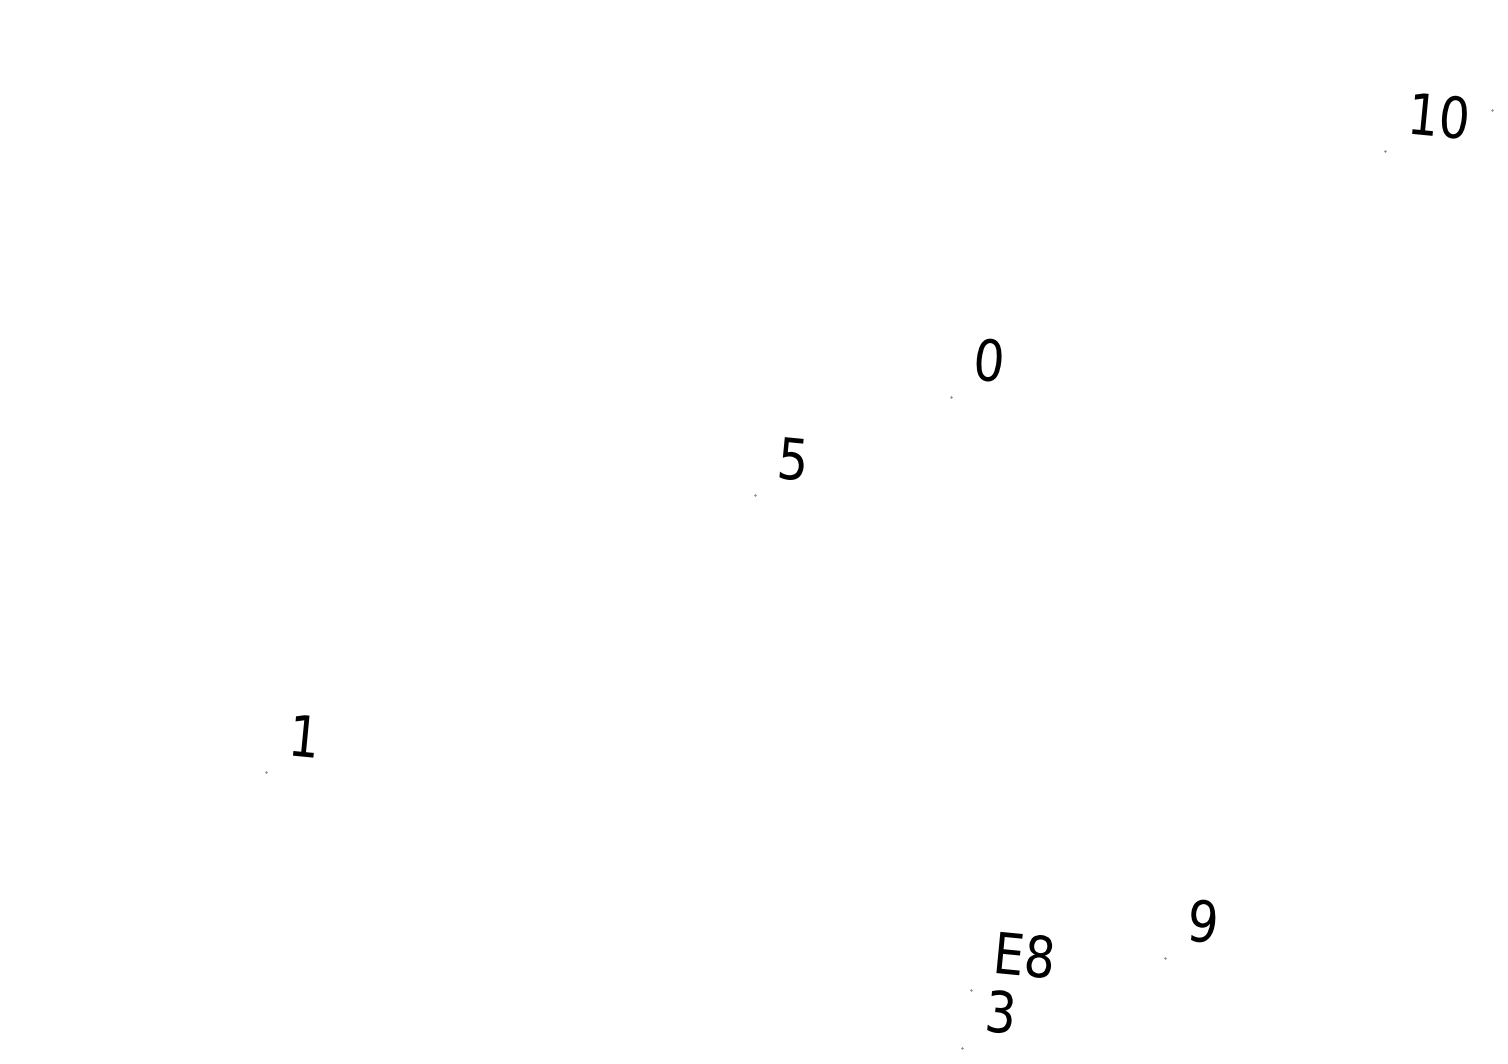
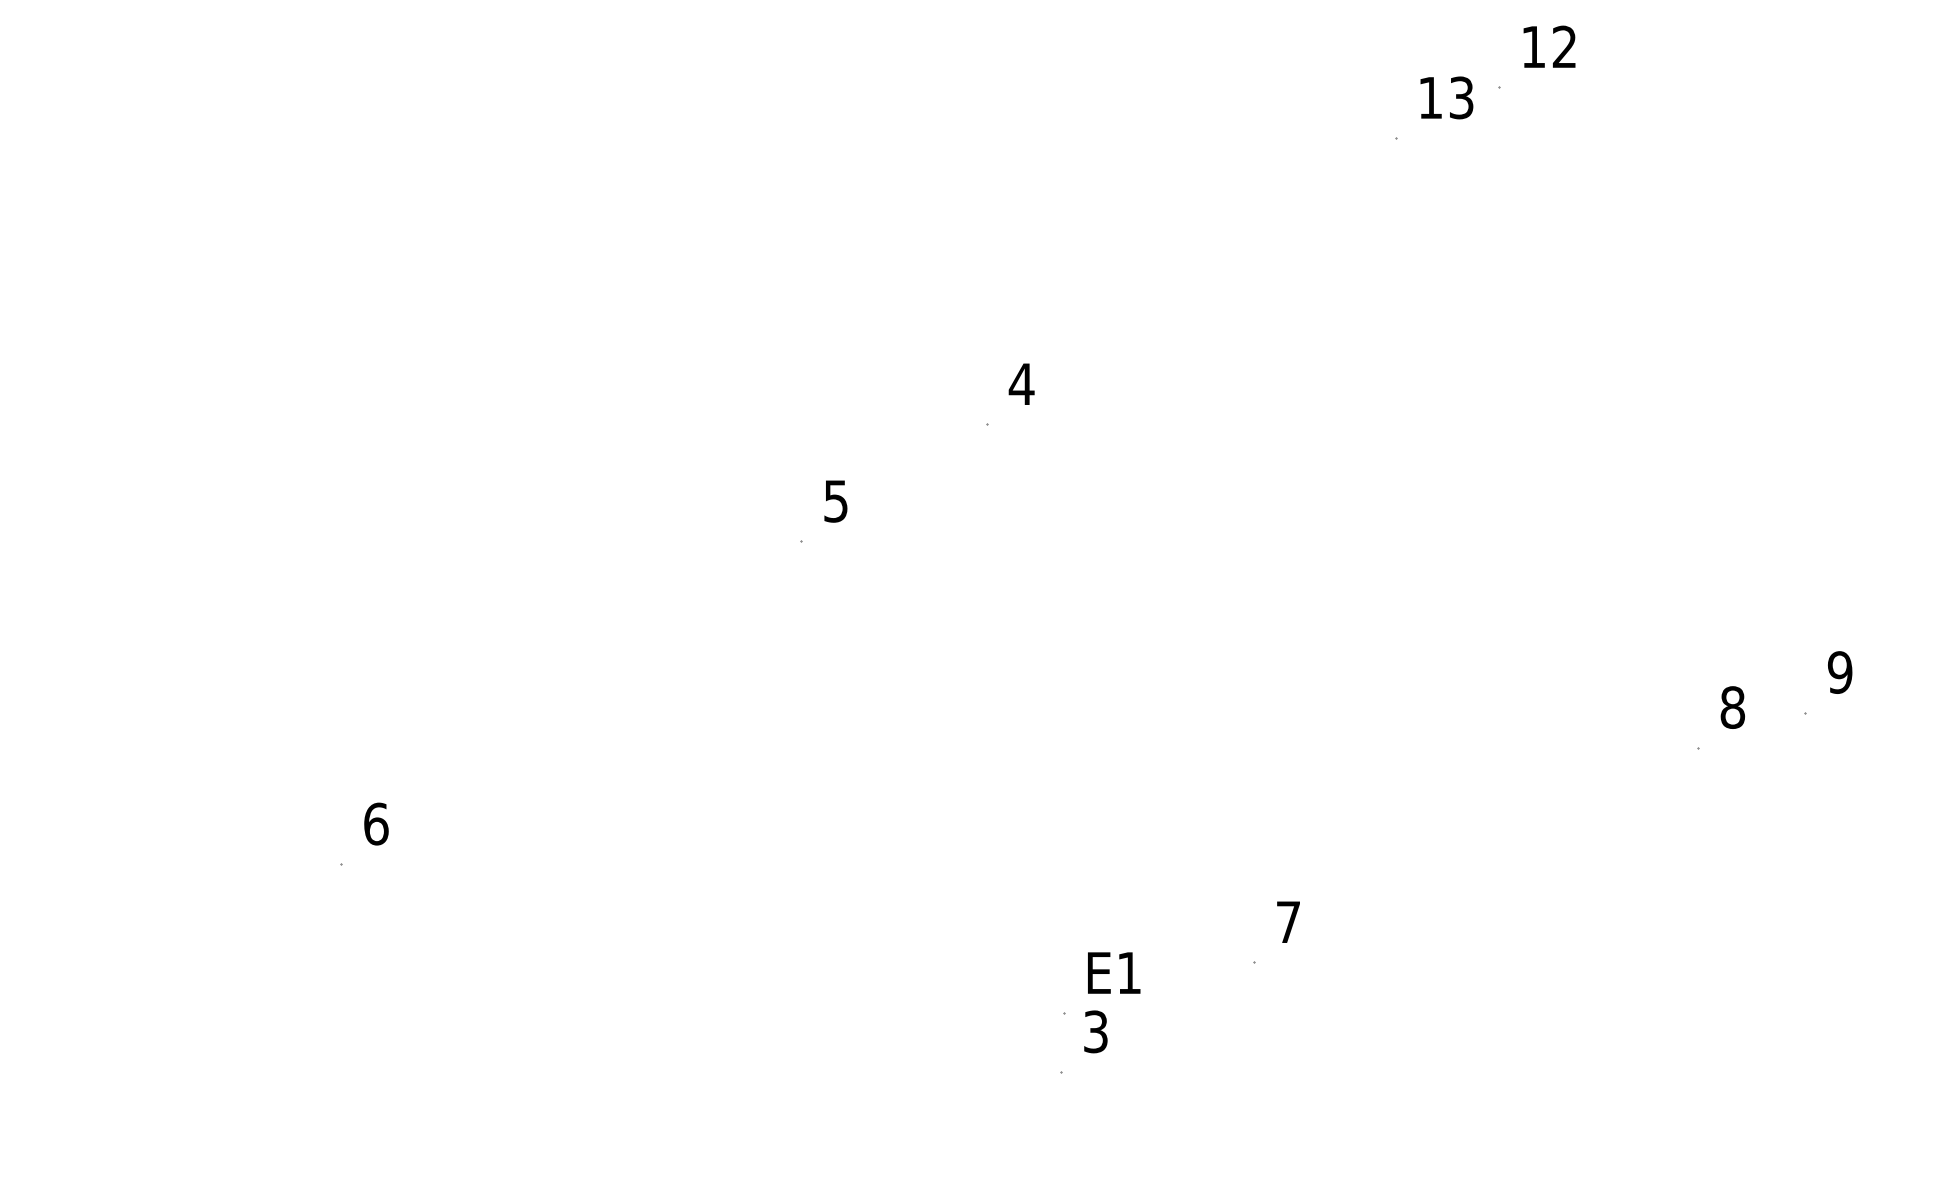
text: (1454, 116) -> (1461, 97), 10 -> 13
text: (988, 359) -> (1021, 383), 0 -> 4
text: (304, 735) -> (376, 823), 1 -> 6
text: (1202, 920) -> (1288, 921), 9 -> 7
text: (1039, 955) -> (1129, 972), E8 -> E1

